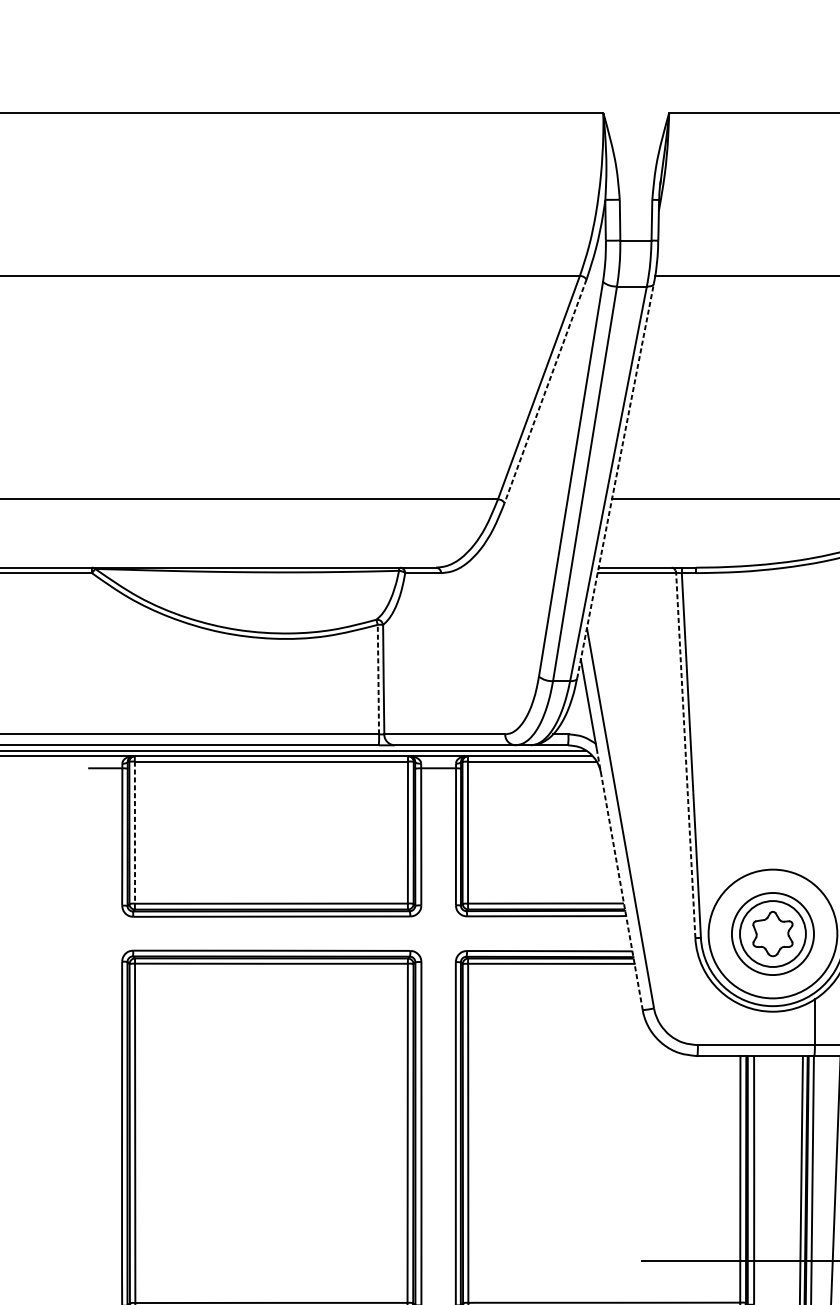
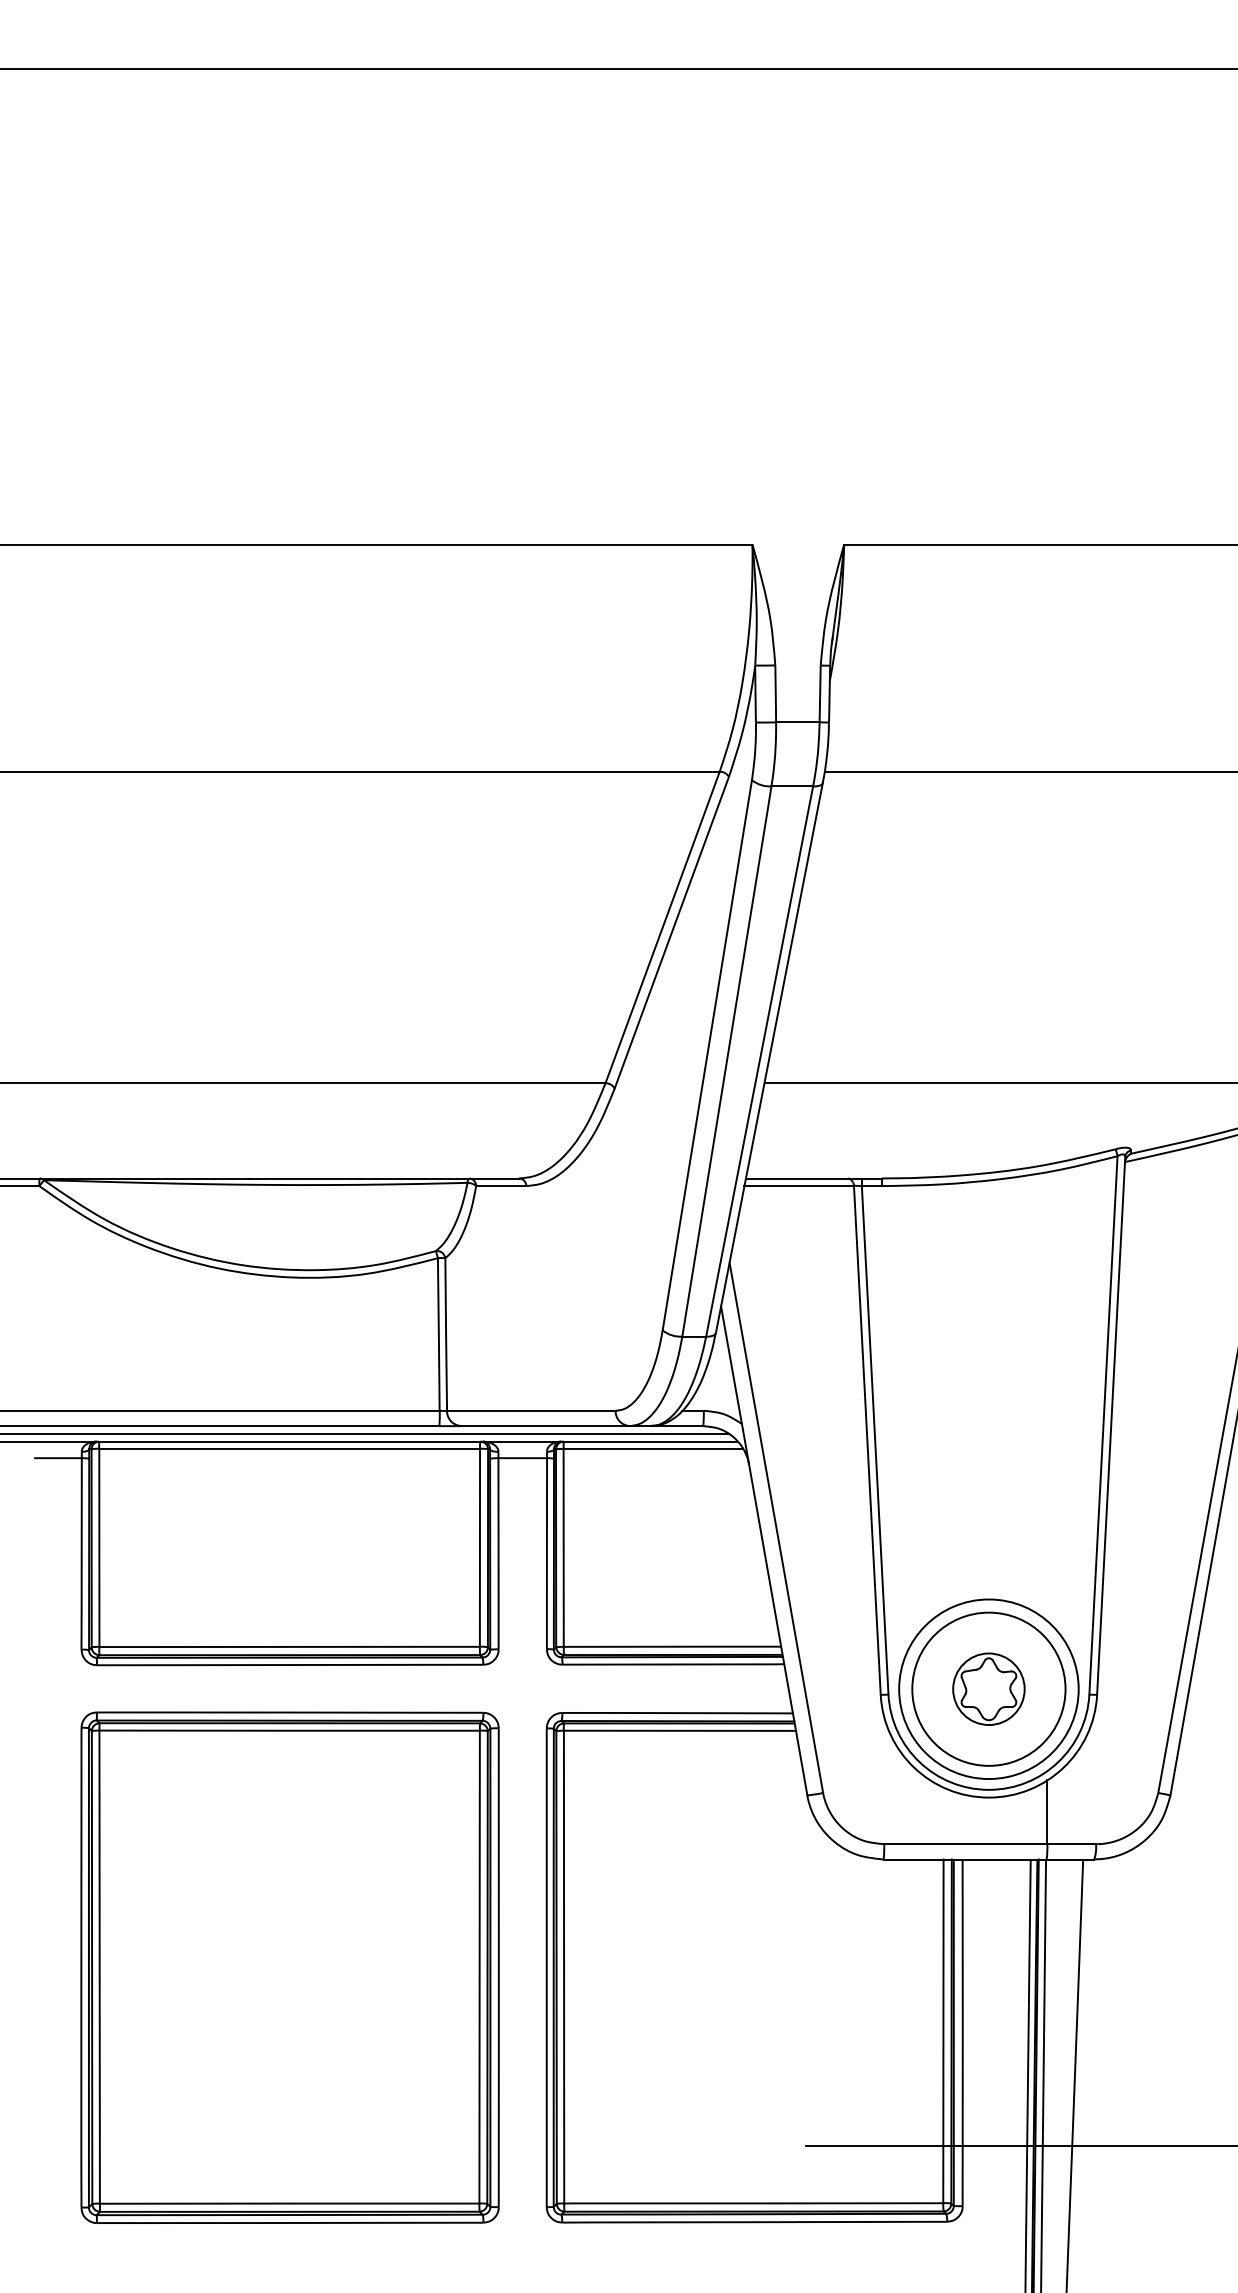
line: (545, 391) -> (671, 932), dashed -> solid
line: (615, 480) -> (769, 1057), dashed -> solid
line: (378, 680) -> (438, 1335), dashed -> solid
line: (685, 755) -> (867, 1440), dashed -> solid
line: (135, 833) -> (99, 1548), dashed -> solid
line: (619, 878) -> (775, 1612), dashed -> solid
circle: (772, 933) -> (988, 1688), size x1.67
circle: (772, 934) -> (988, 1689), size x0.62

